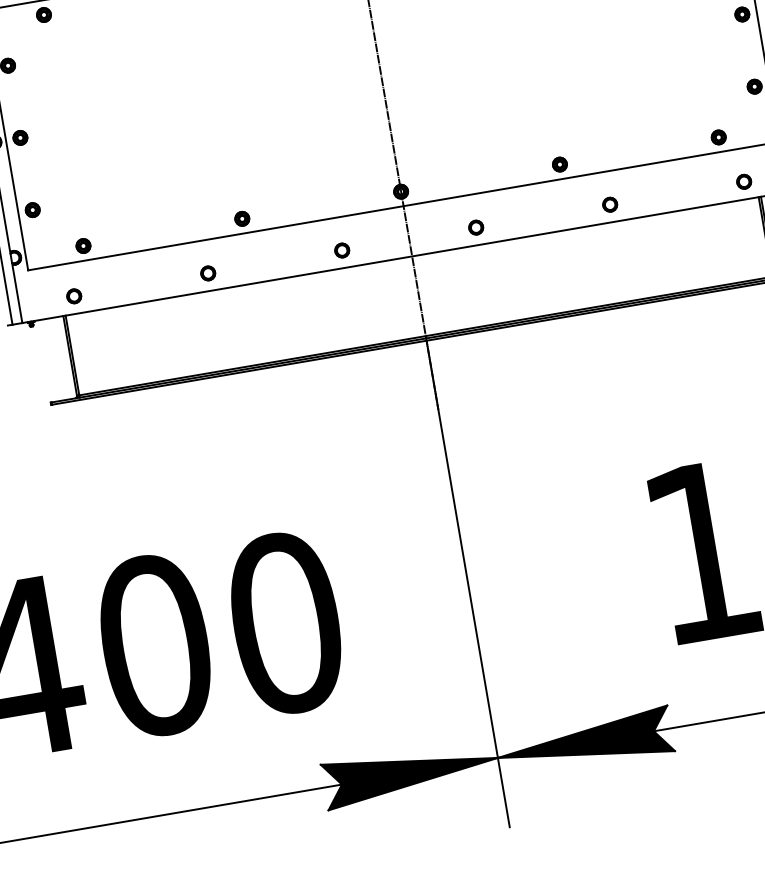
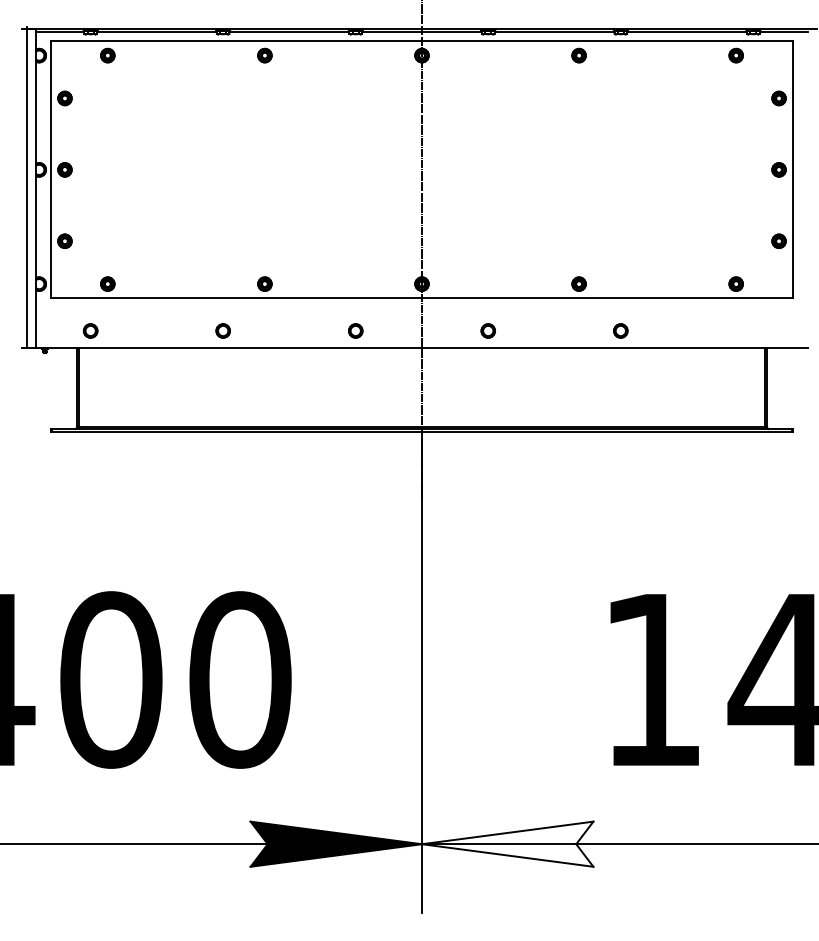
part: (744, 181) -> (753, 330), removed
fill: (584, 742) -> (507, 843), removed

